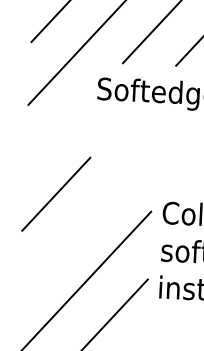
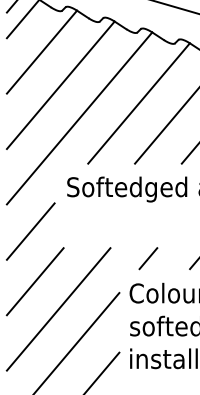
line: (53, 136) -> (30, 231), added
line: (186, 174) -> (148, 258), added
line: (81, 227) -> (58, 309), added

